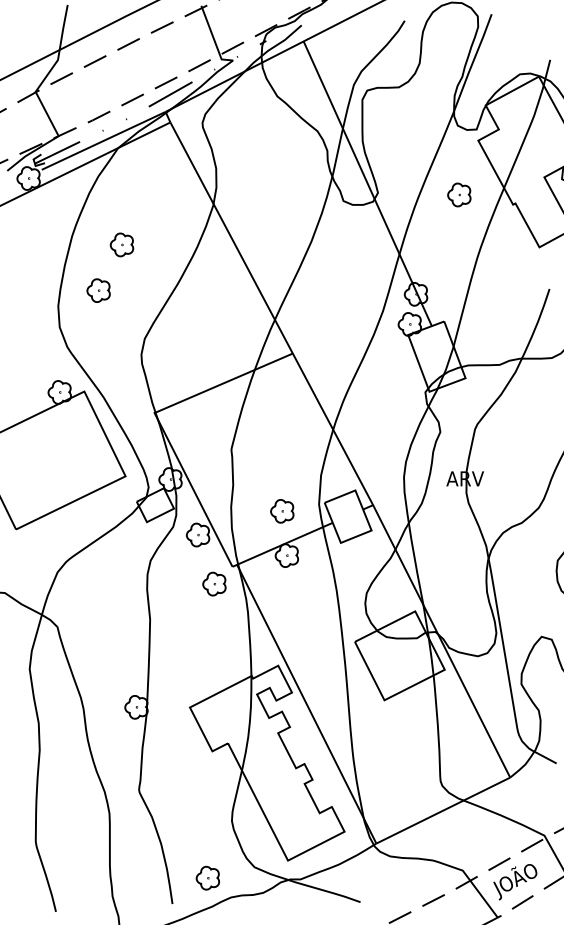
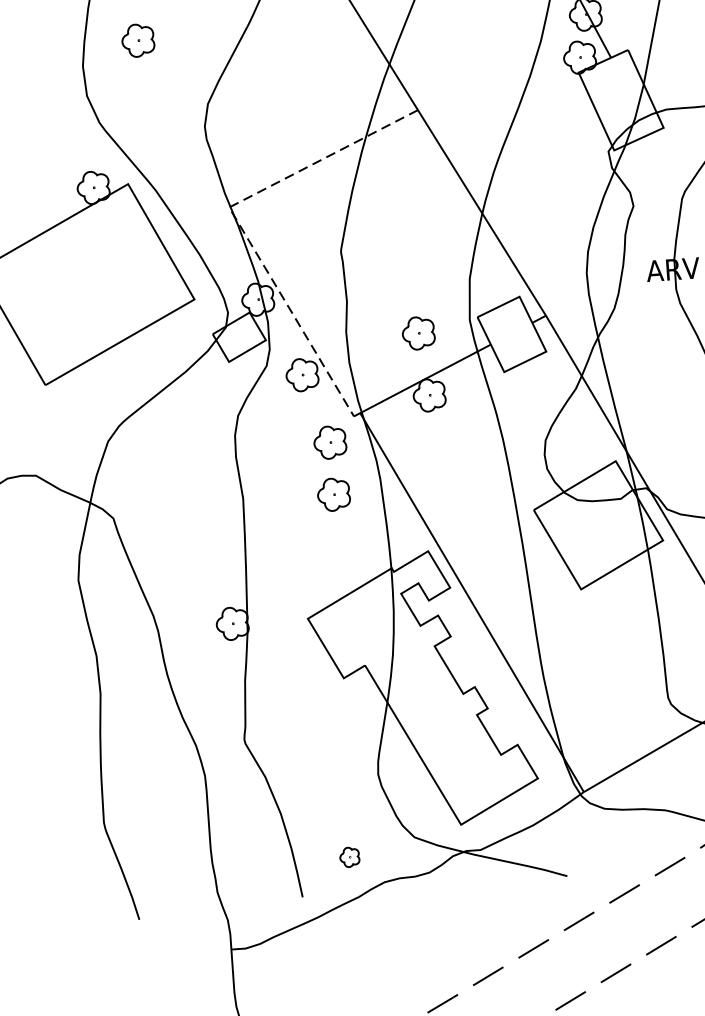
line: (159, 422) -> (236, 220), solid -> dashed
part: (214, 620) -> (333, 493), added
part: (207, 877) -> (349, 856), size x0.6

